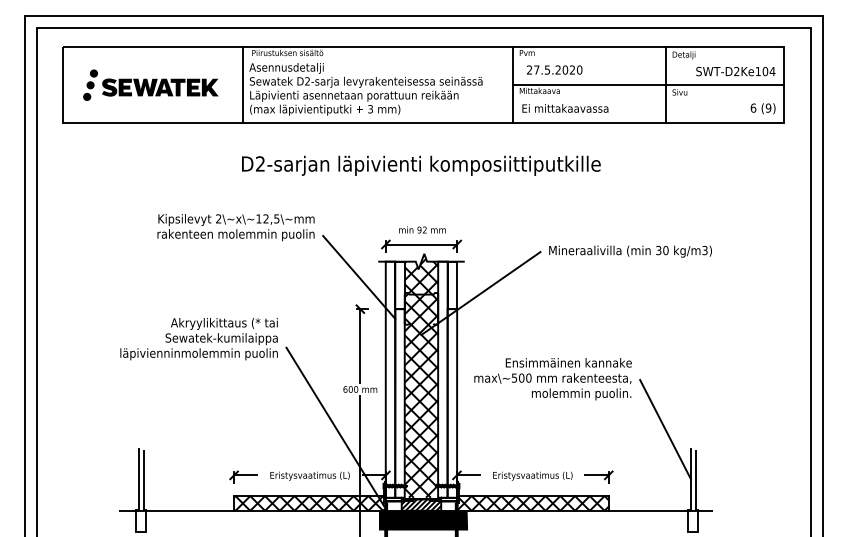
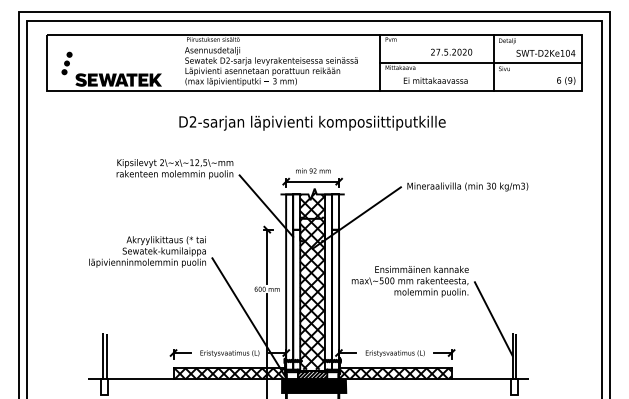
text: (554, 69) -> (451, 51), moved
line: (243, 84) -> (180, 62), removed
part: (160, 87) -> (118, 80), moved
text: (565, 108) -> (435, 80), moved

